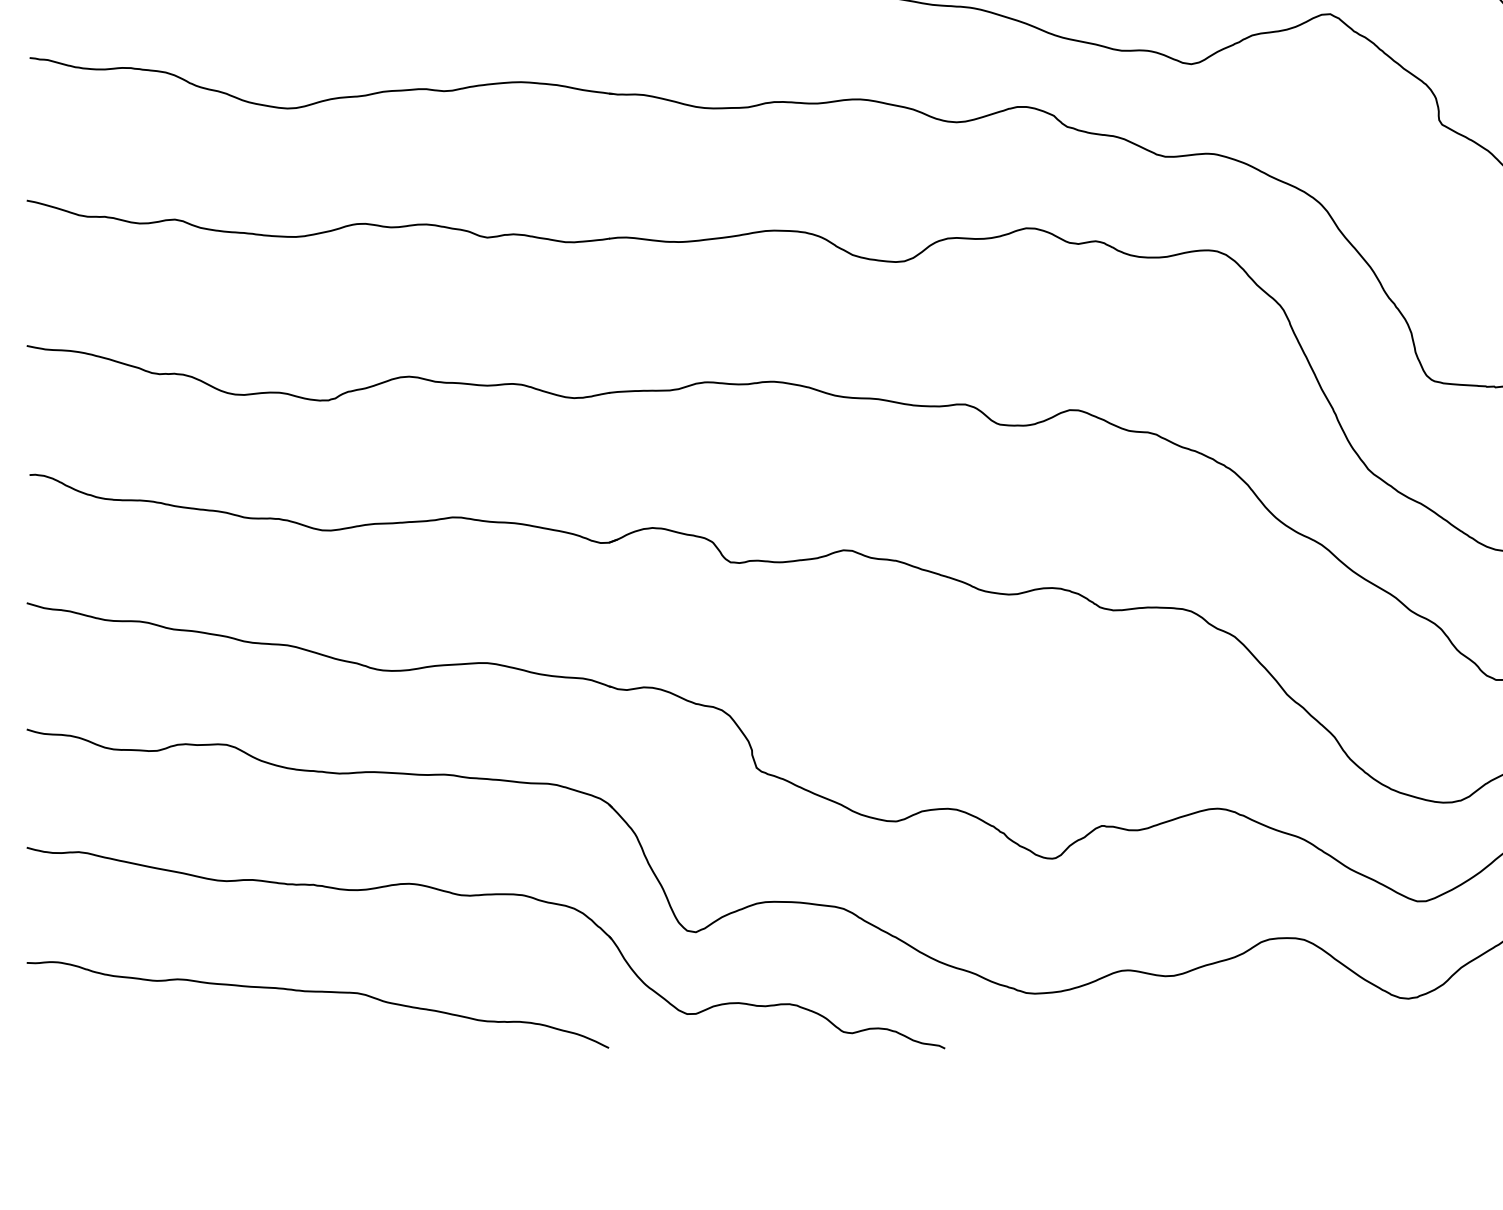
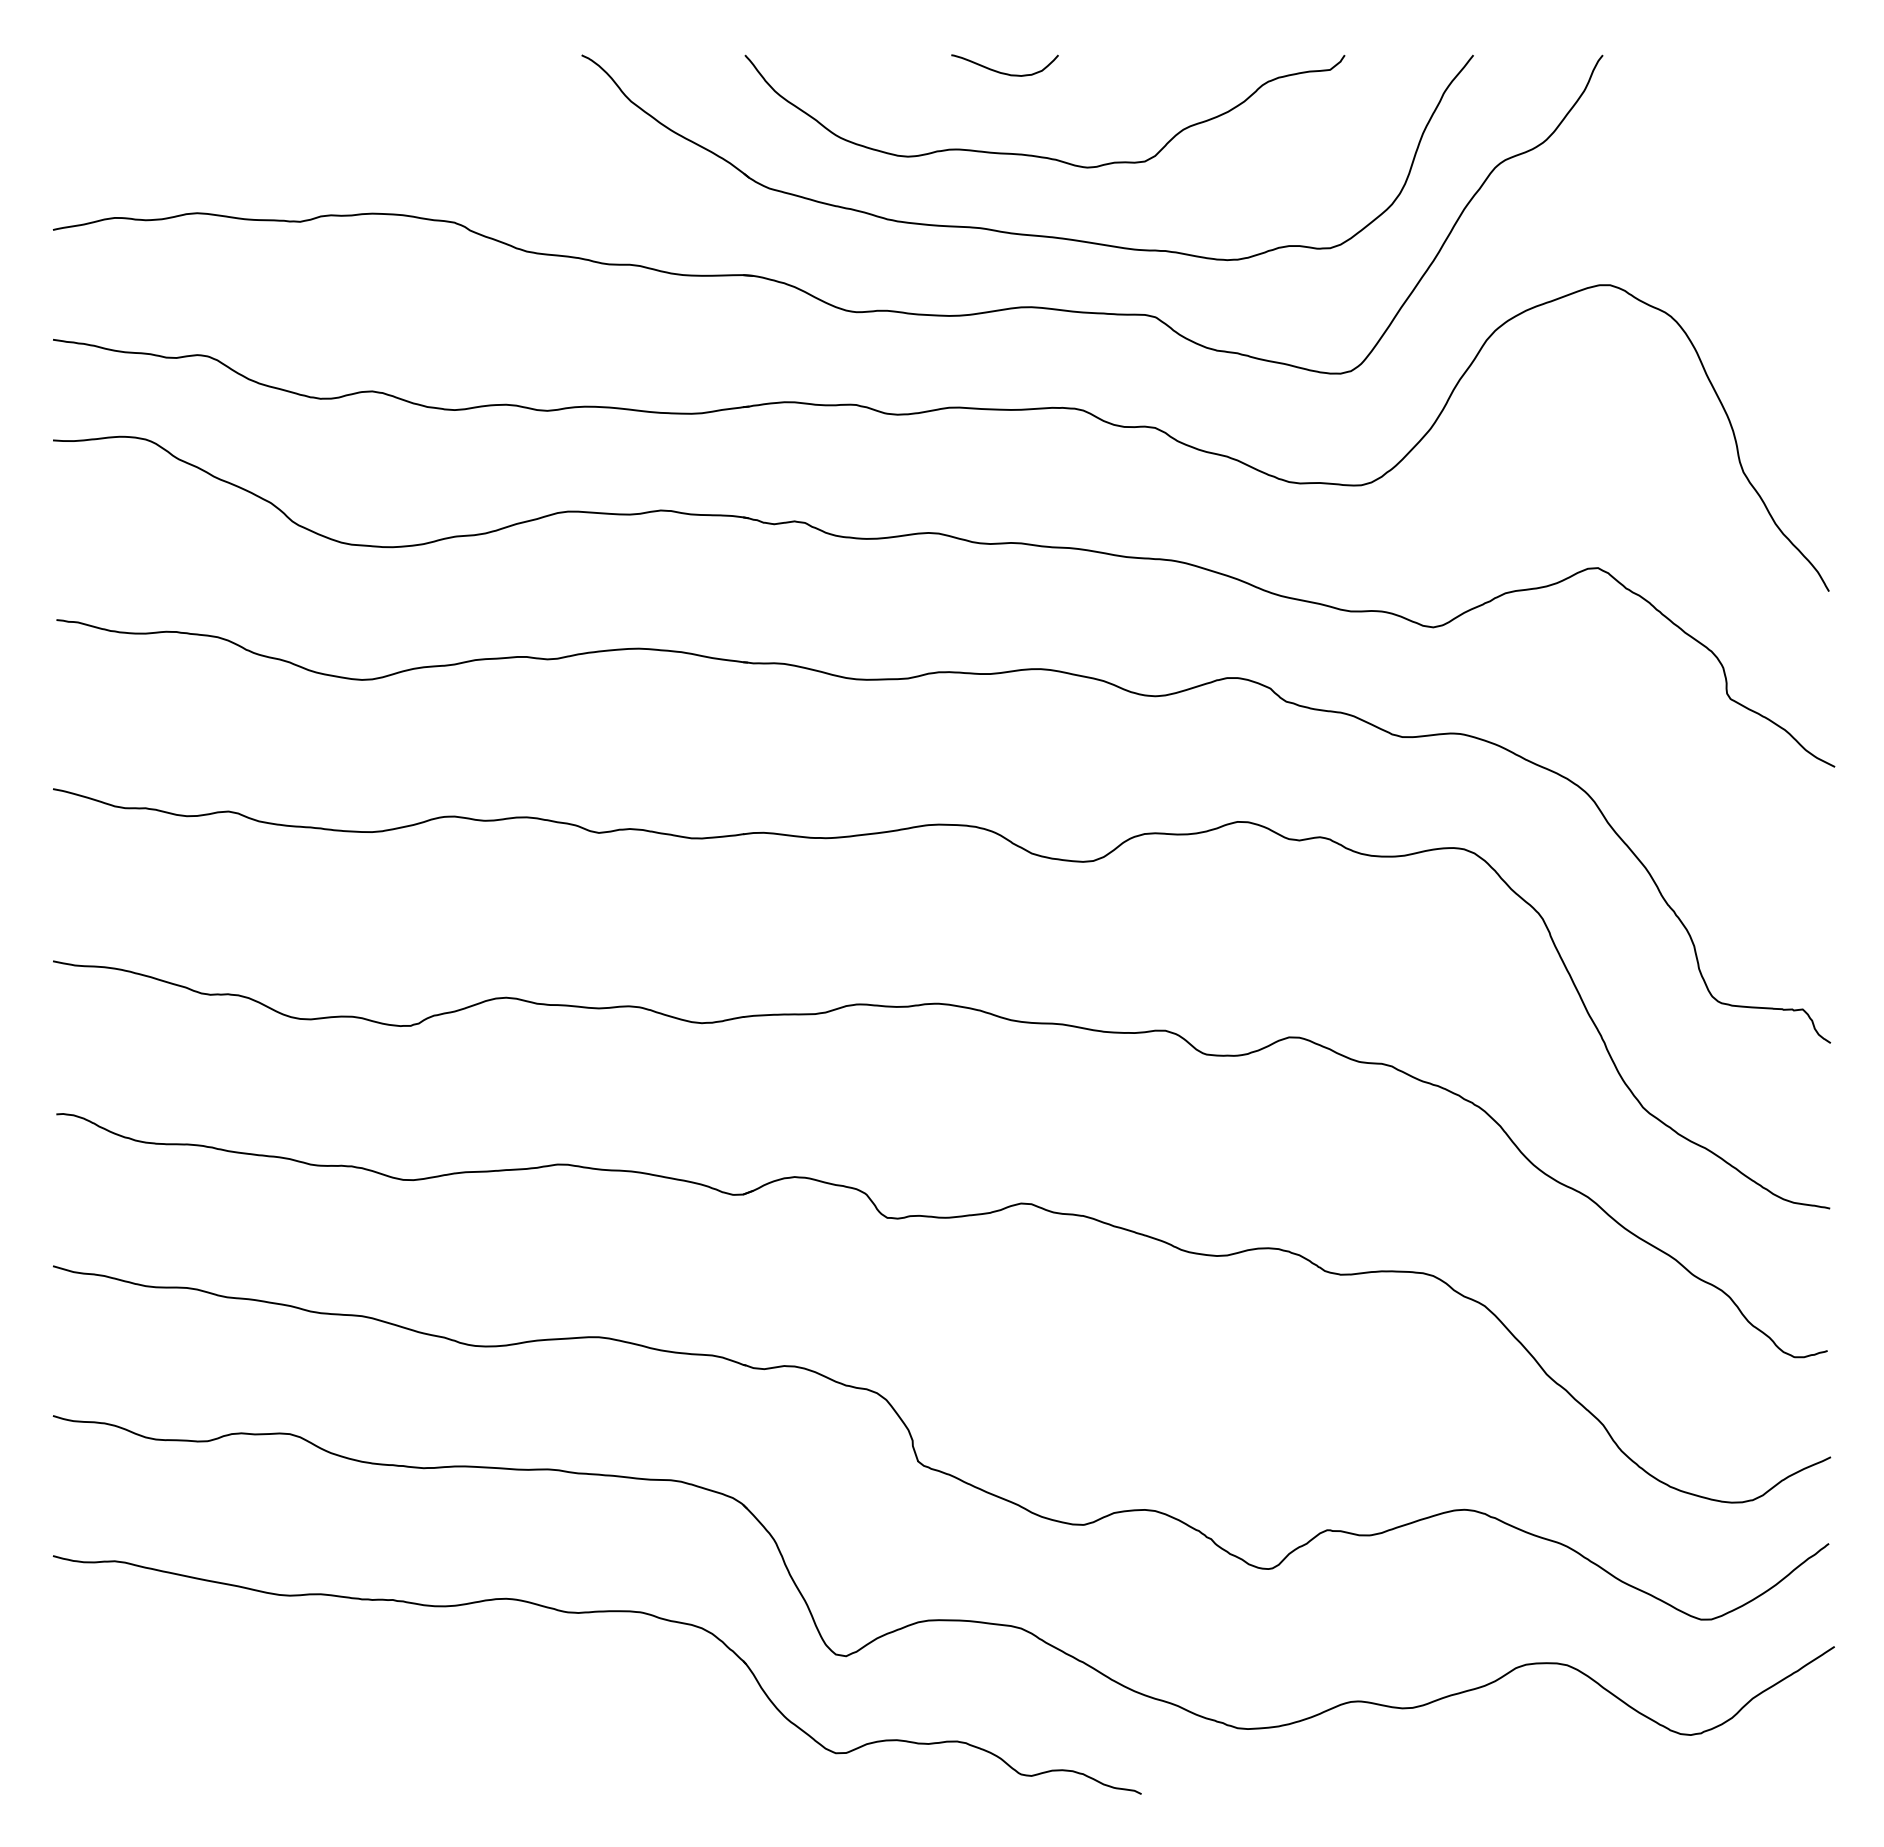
curve: (318, 992) -> (398, 1727), removed

